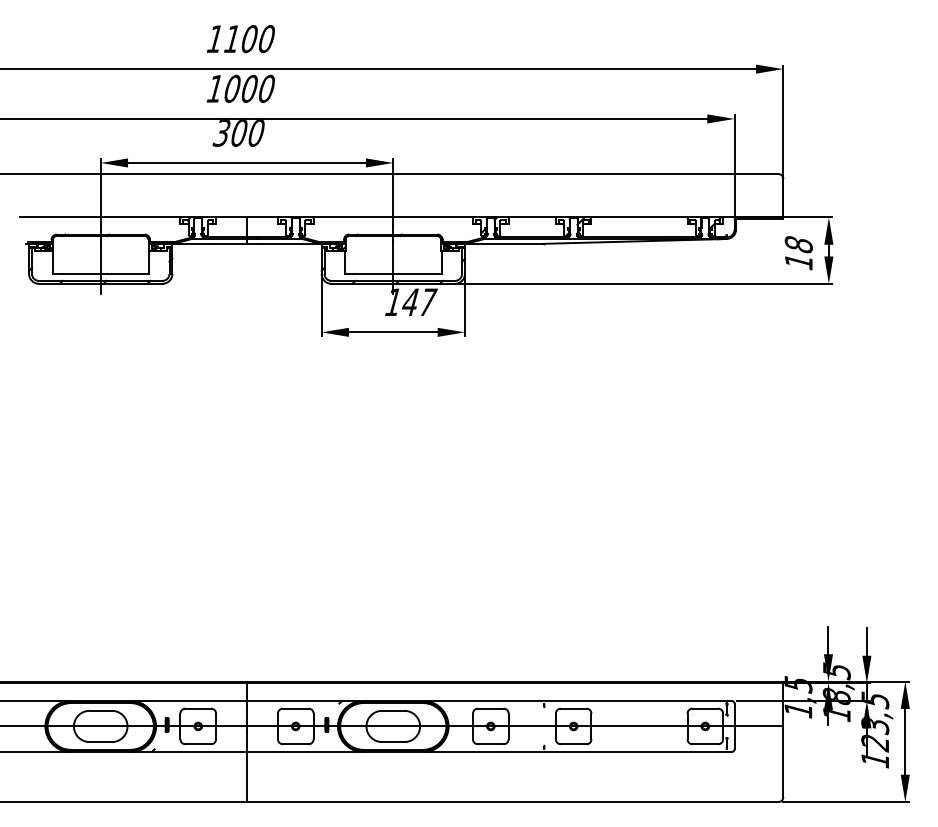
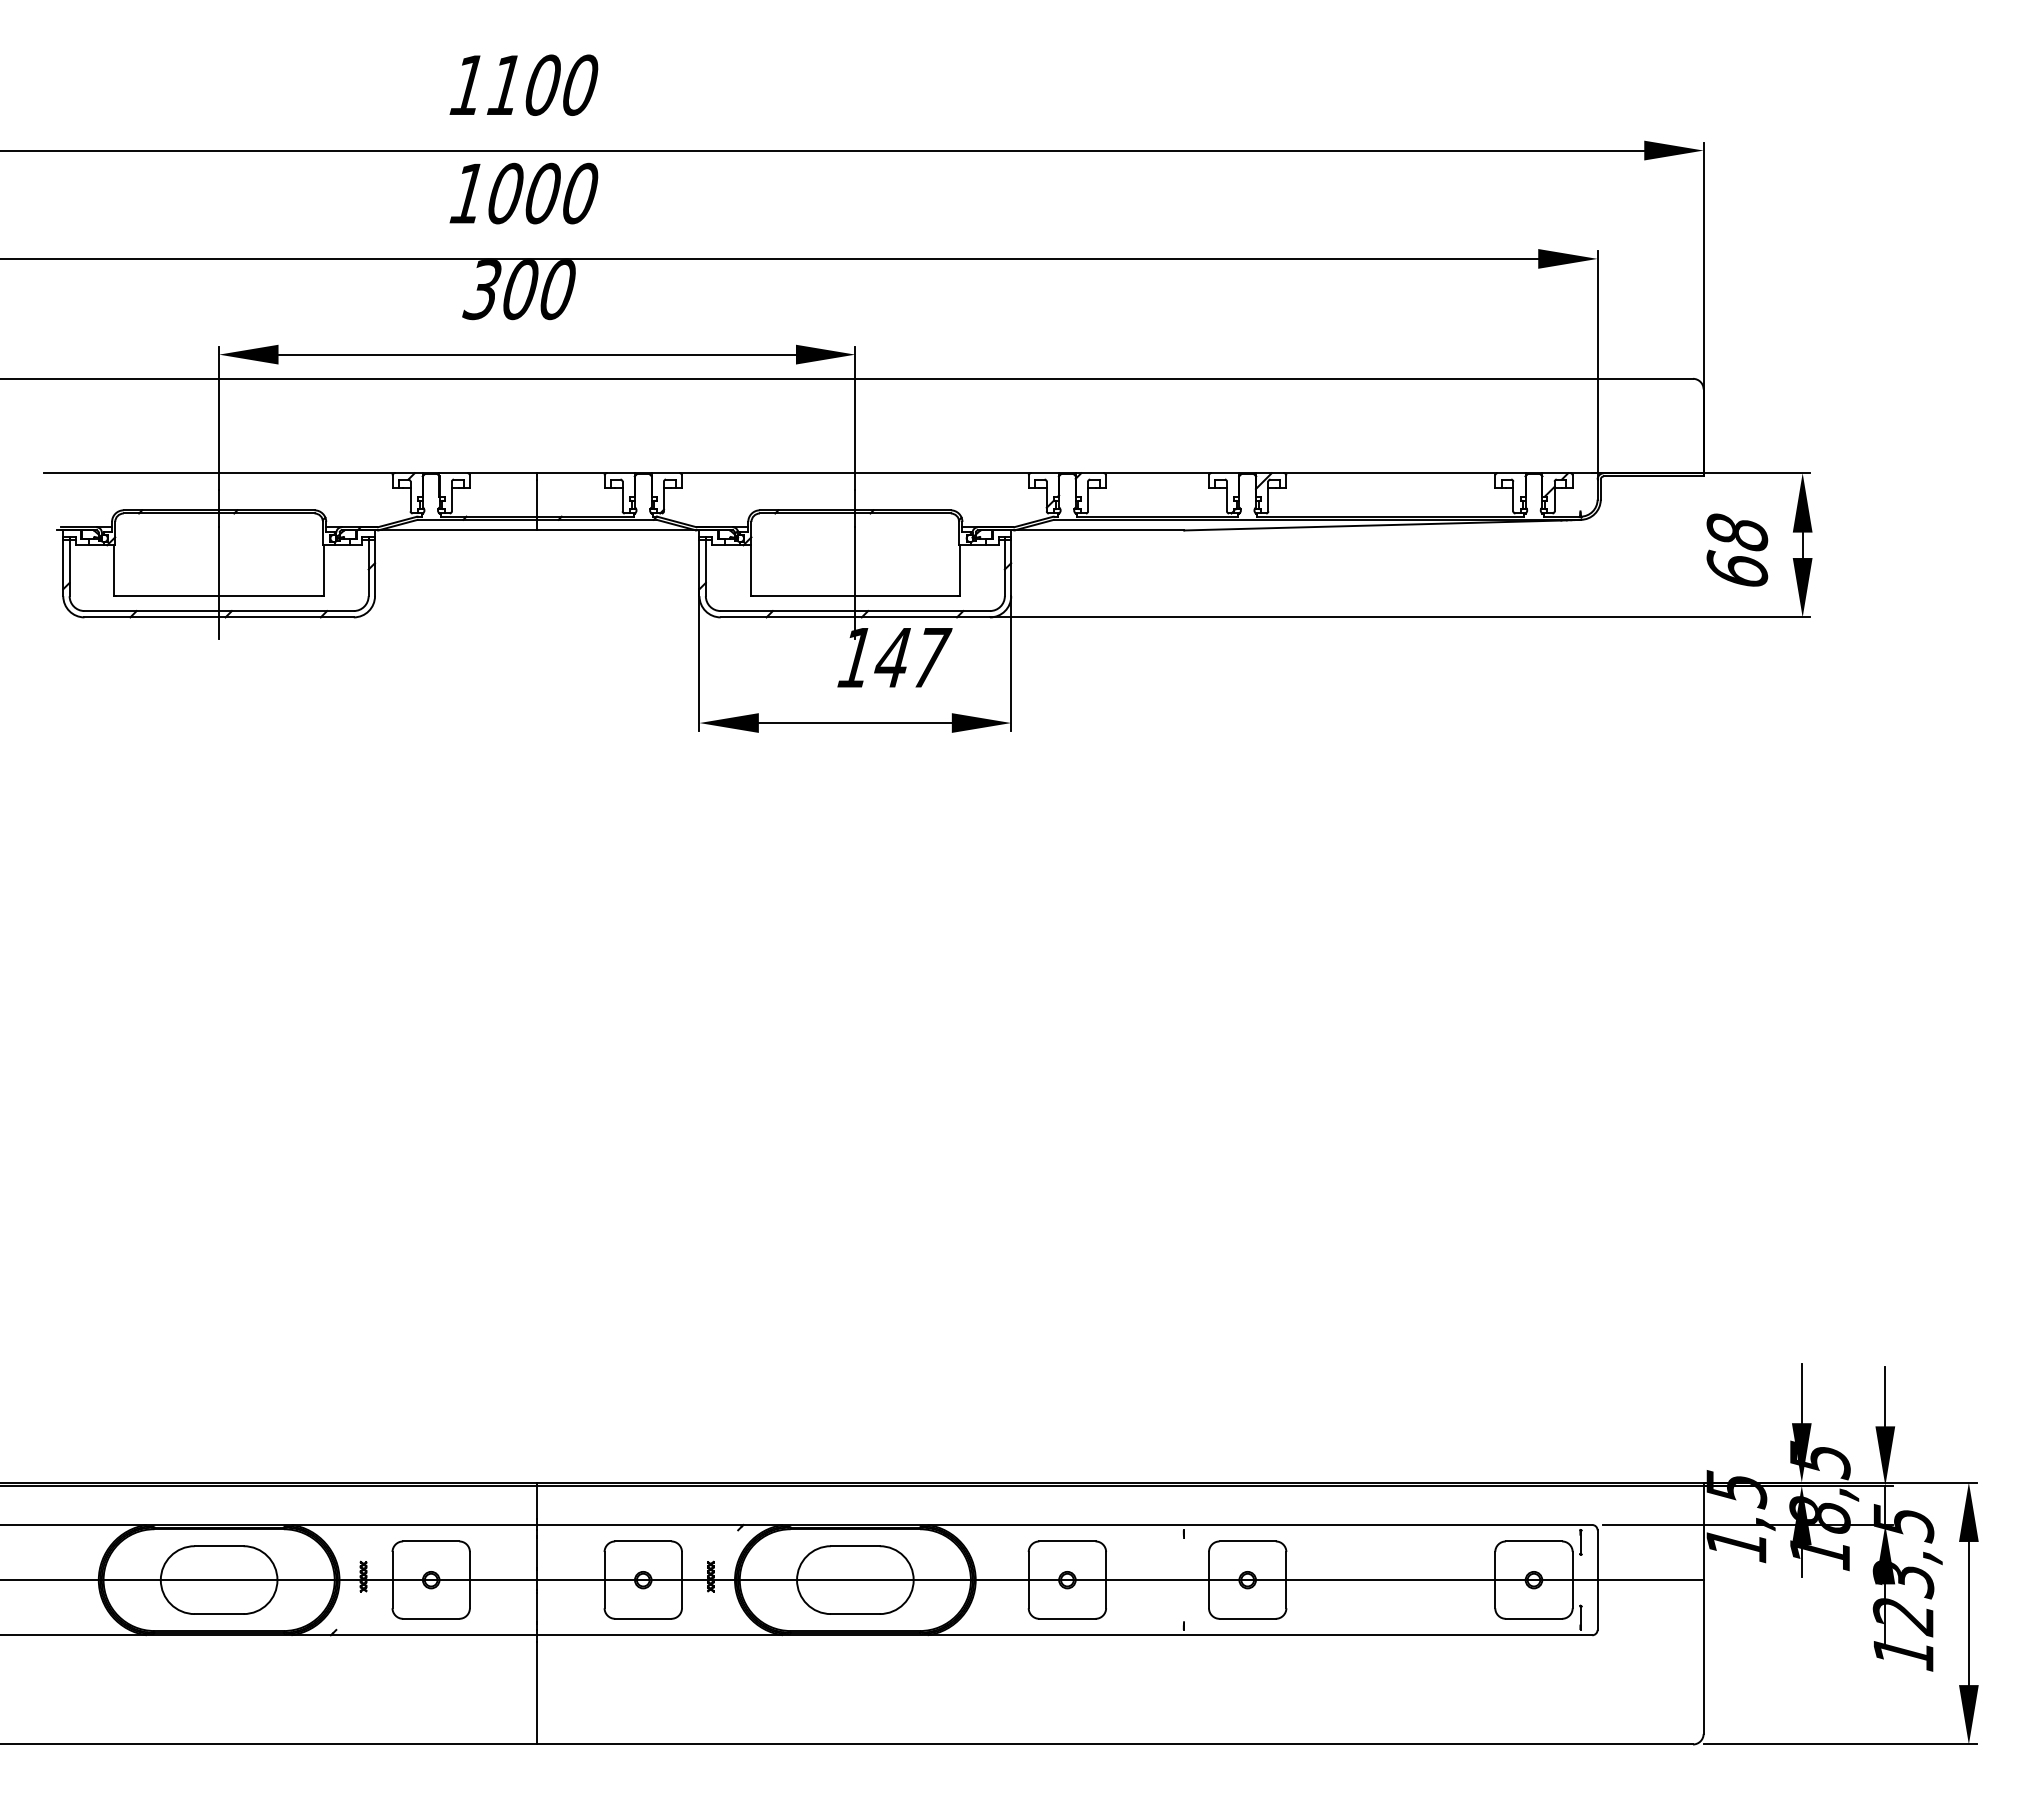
text: (798, 261) -> (1736, 568), 18 -> 68

